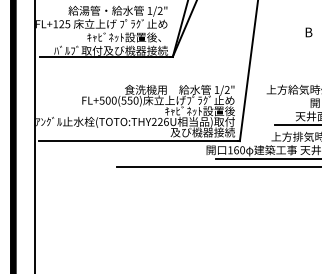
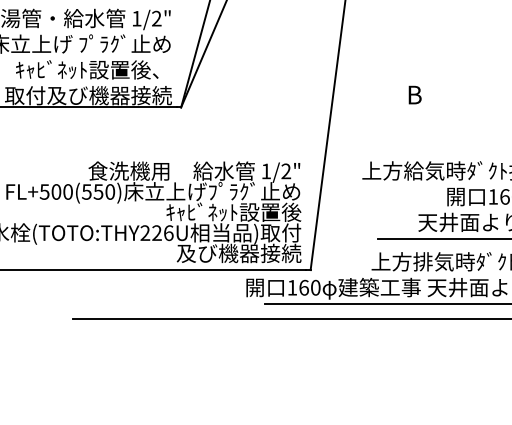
text: (308, 32) -> (414, 95), moved

